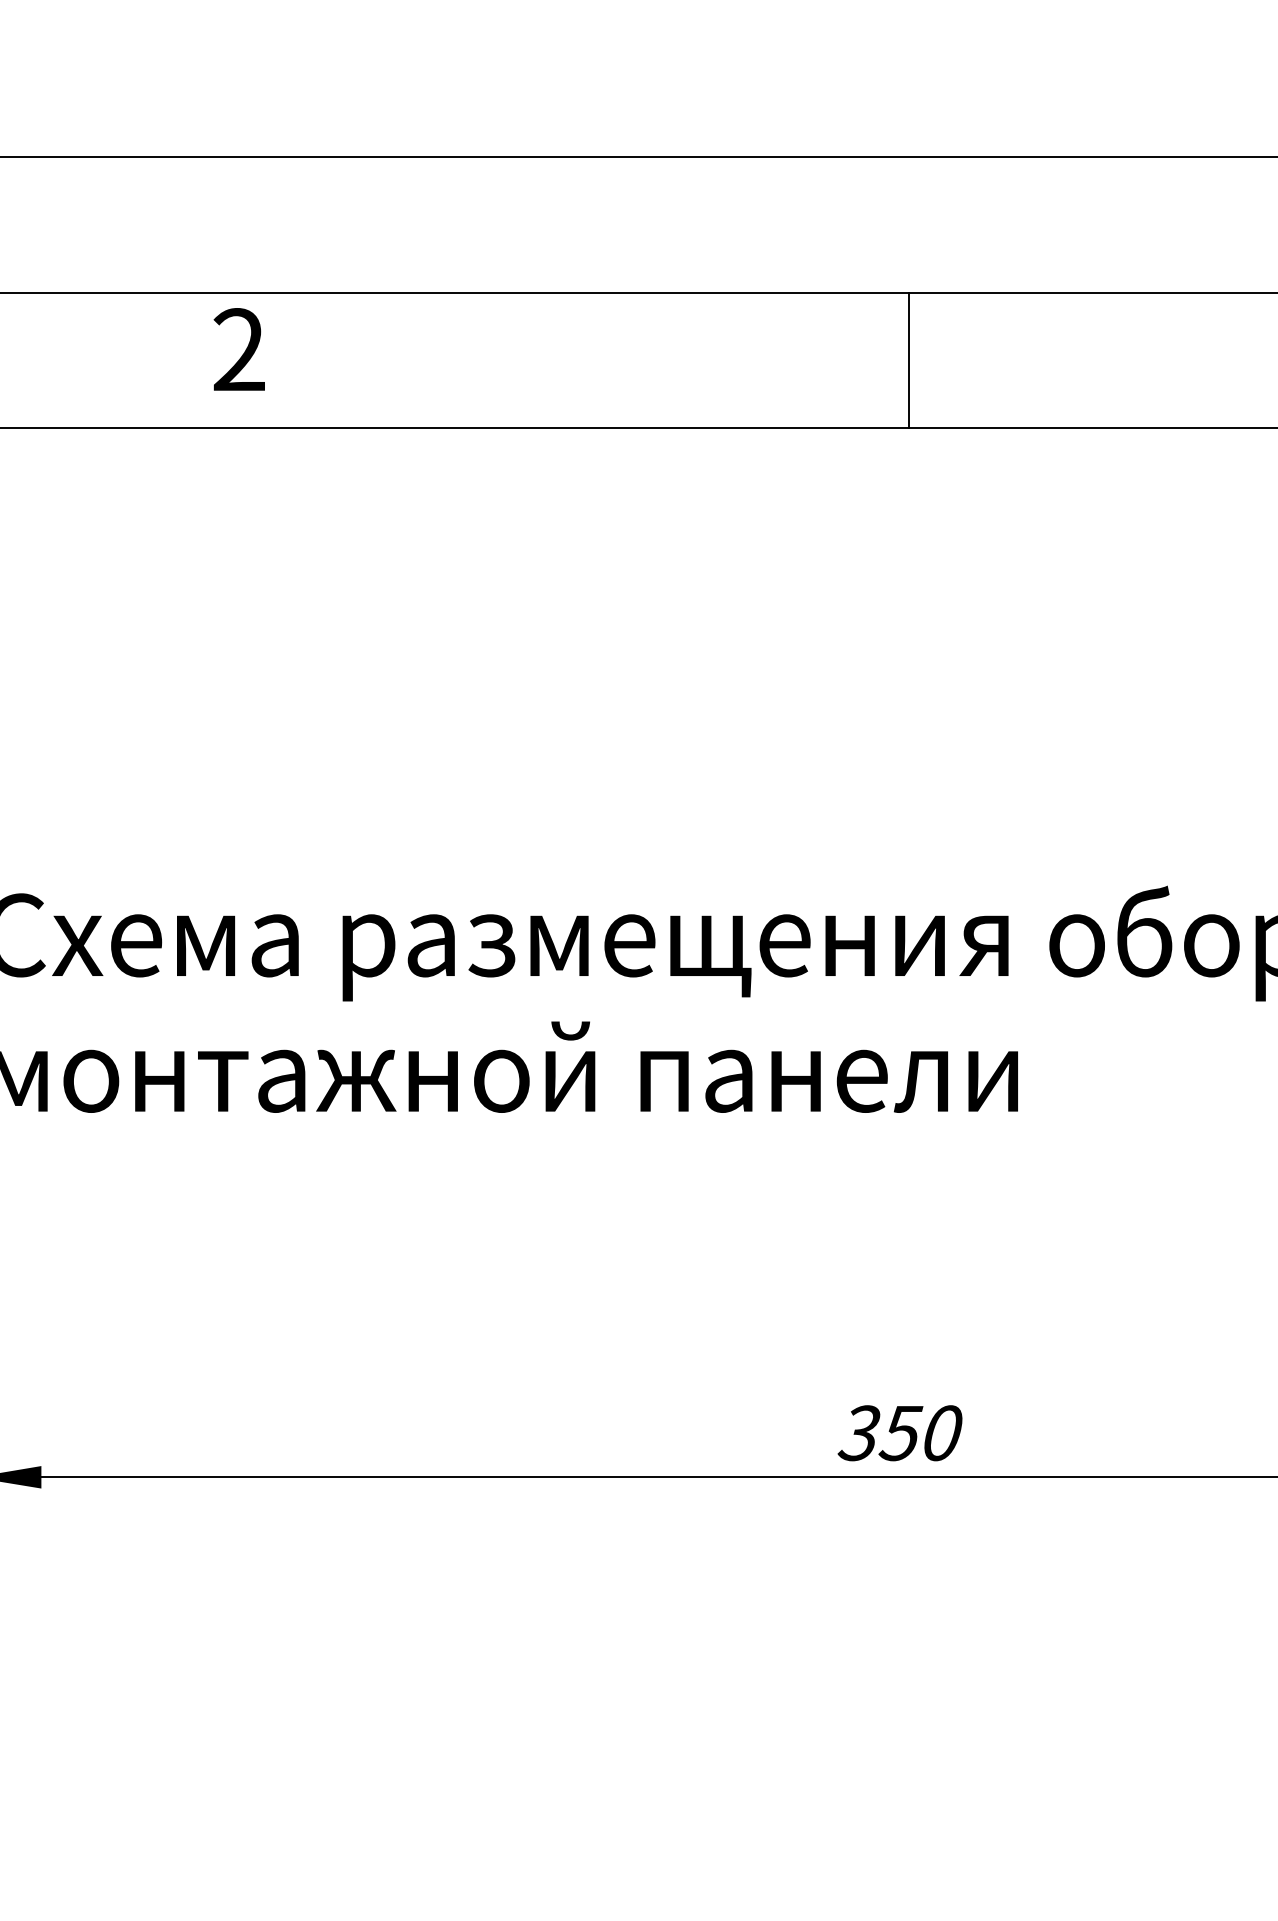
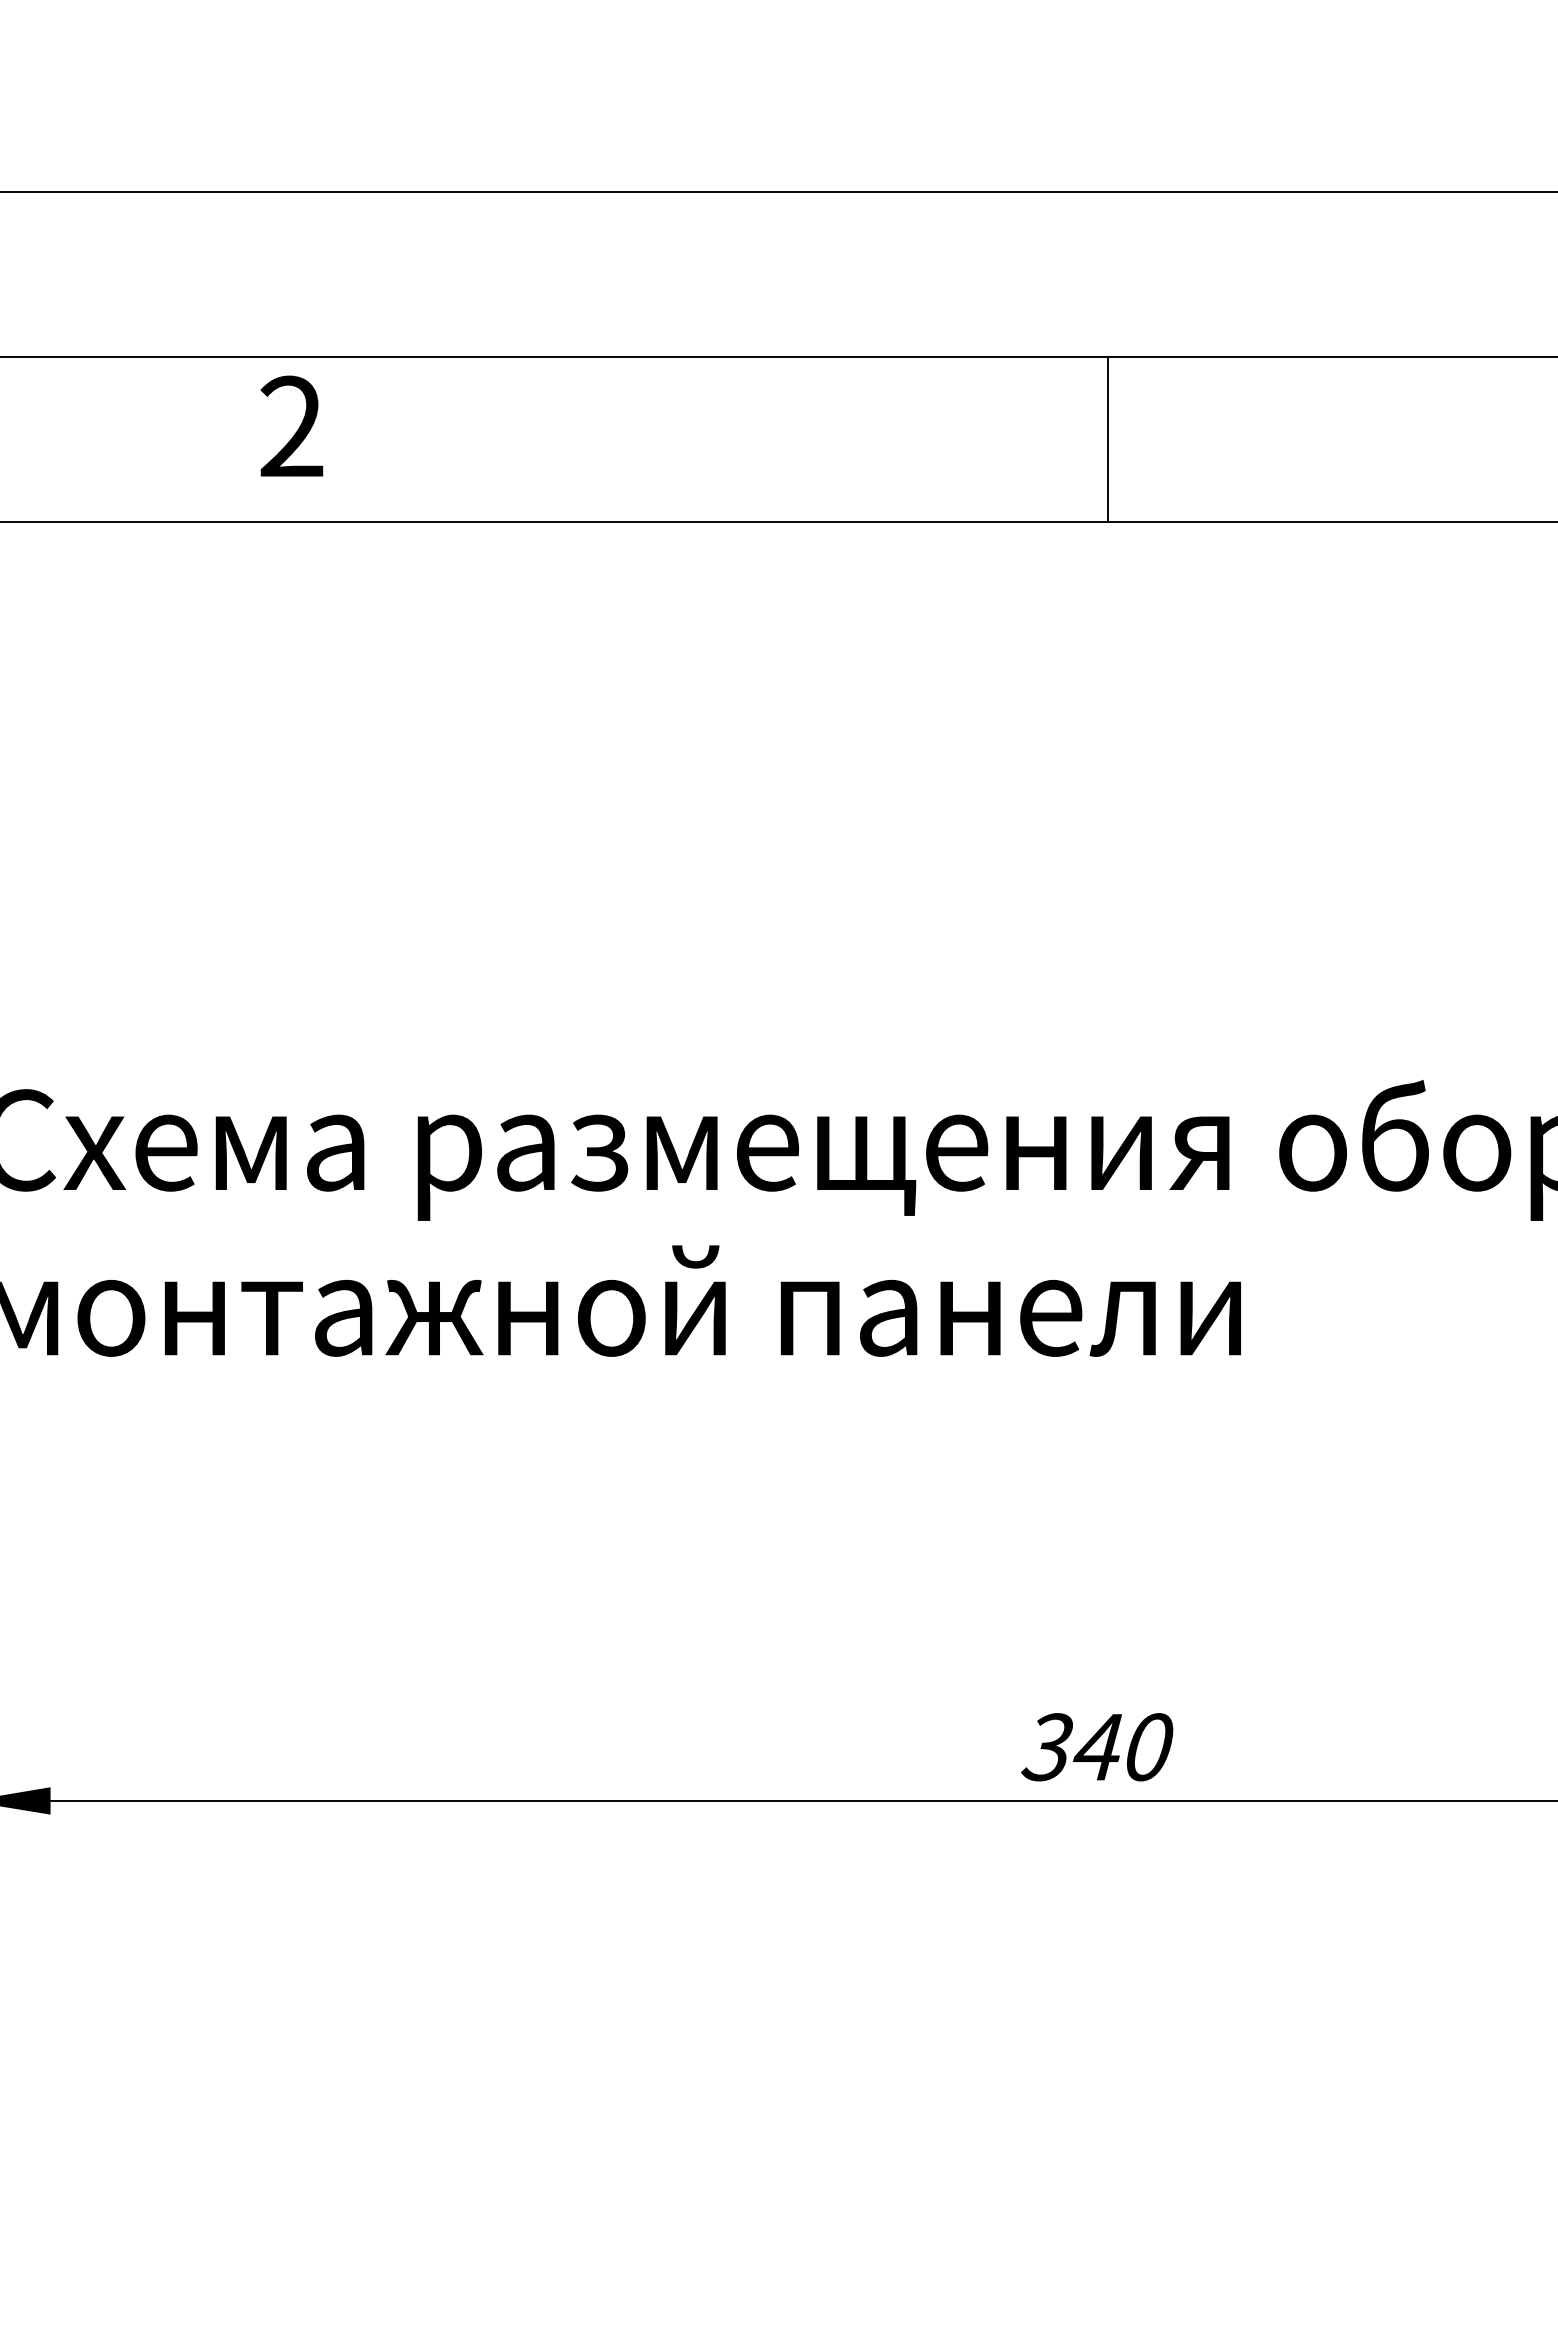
text: (900, 1433) -> (1097, 1747), 350 -> 340

